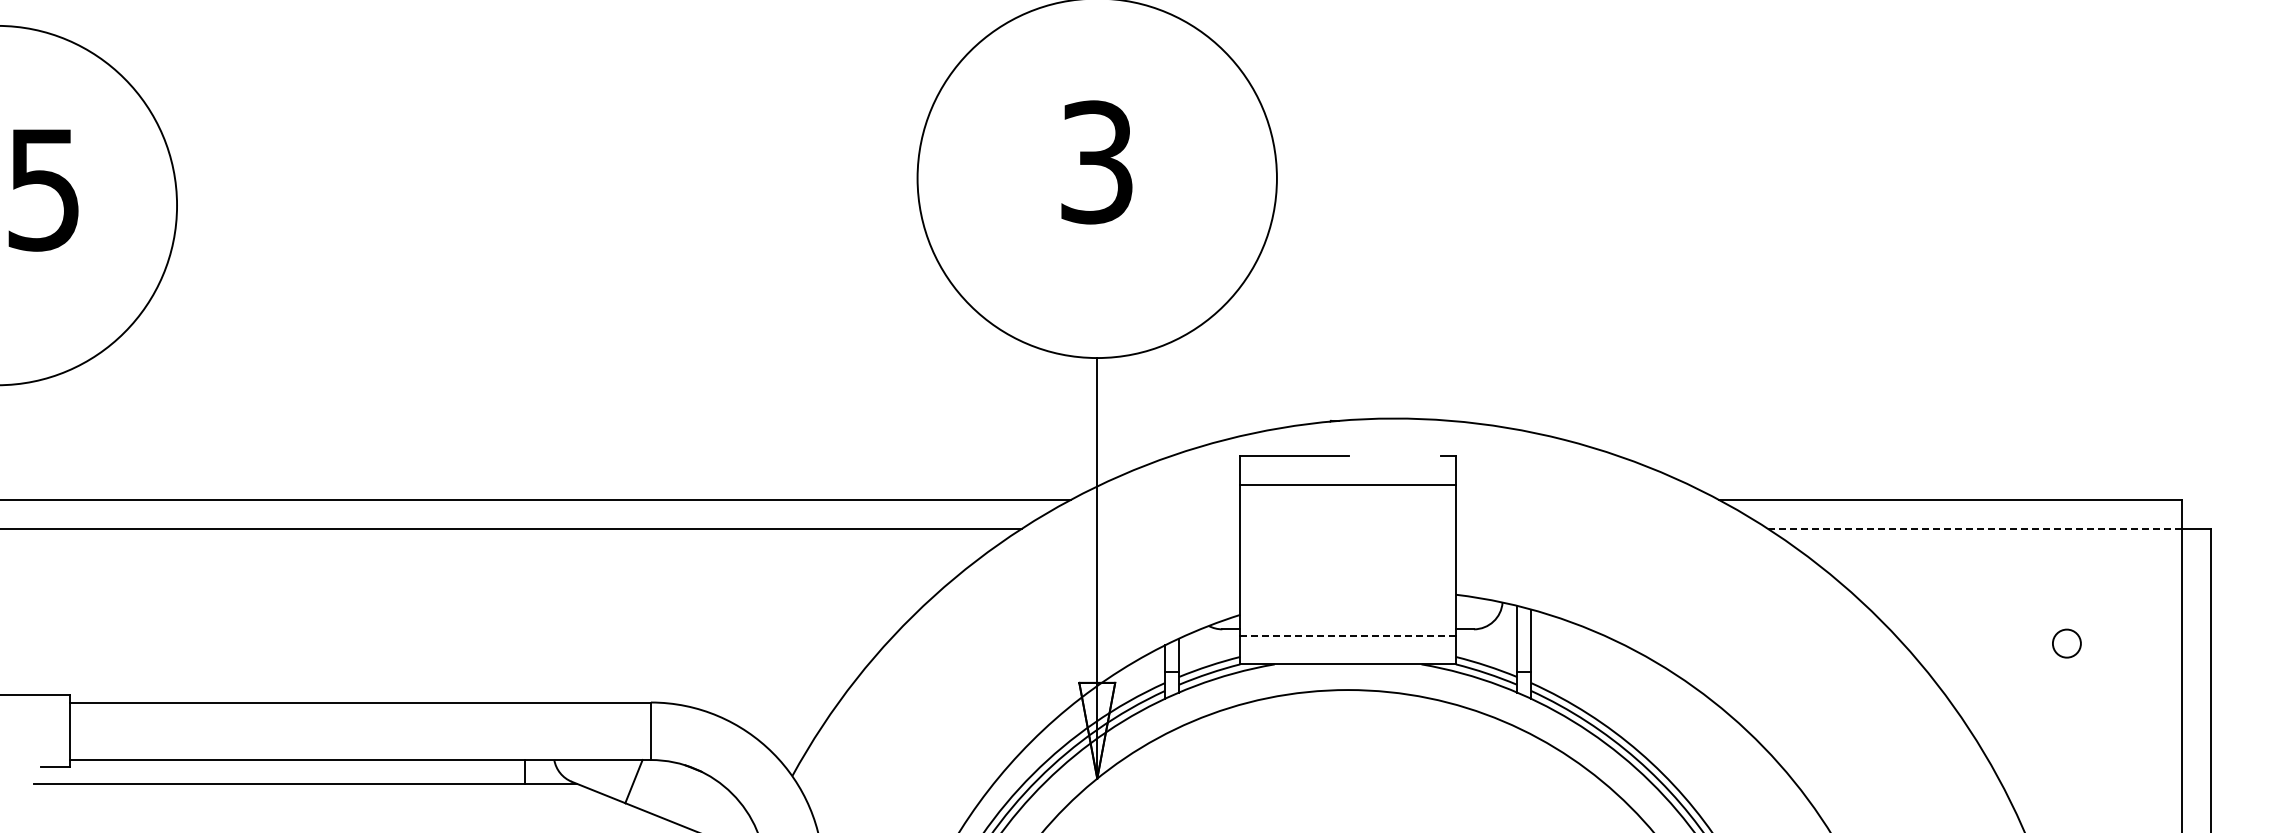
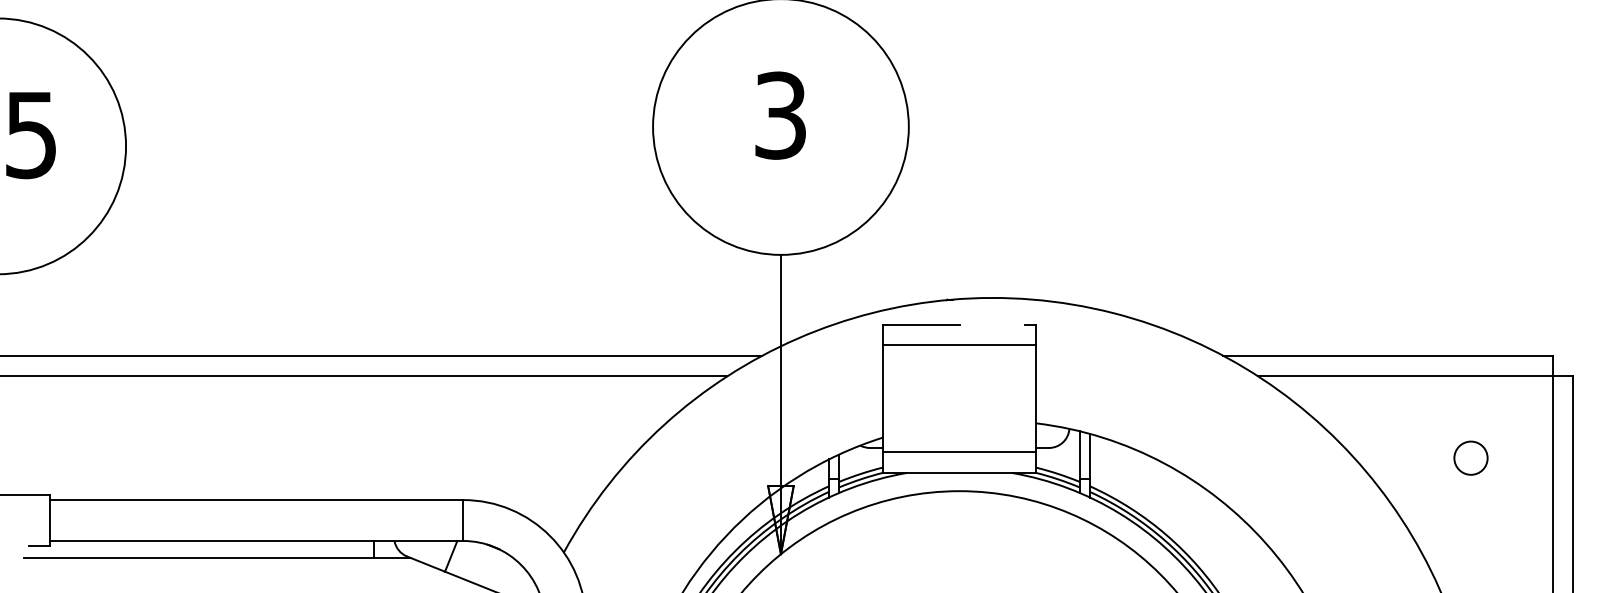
line: (1974, 528) -> (1405, 376), dashed -> solid
line: (1348, 635) -> (959, 452), dashed -> solid
circle: (2066, 643) -> (1470, 458), size x1.67

